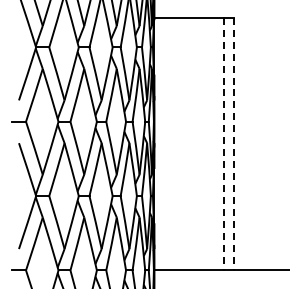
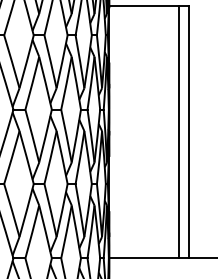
line: (224, 144) -> (179, 132), dashed -> solid
line: (234, 144) -> (189, 132), dashed -> solid

